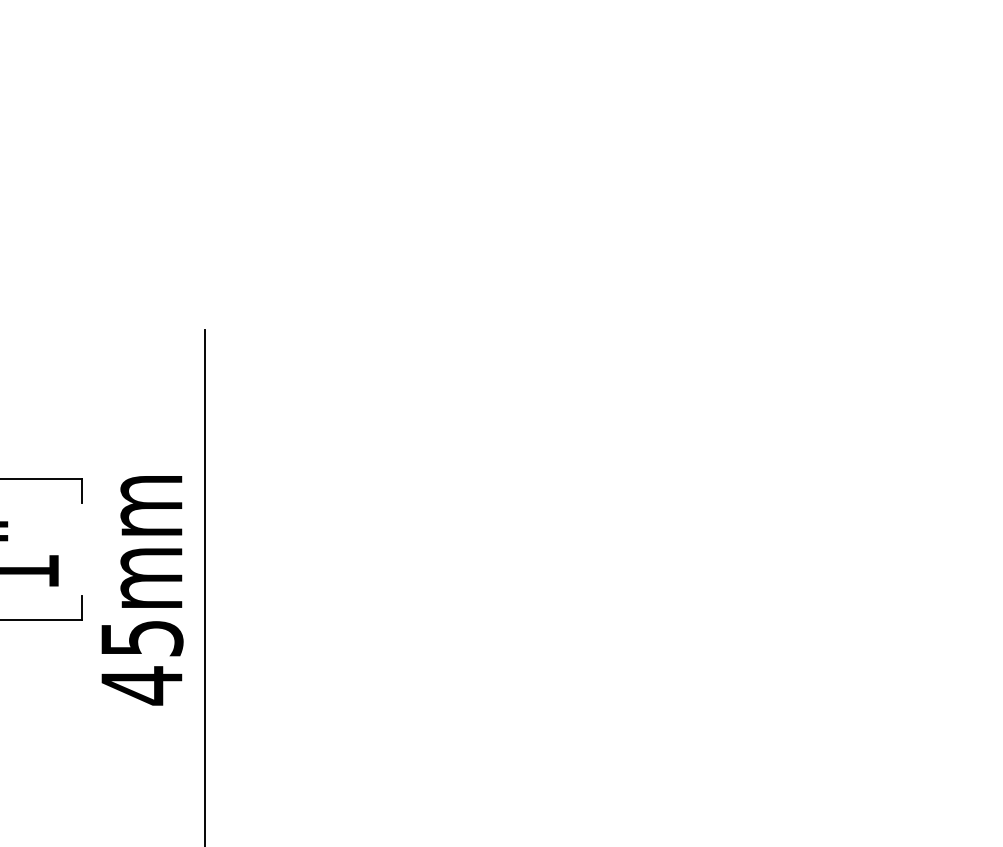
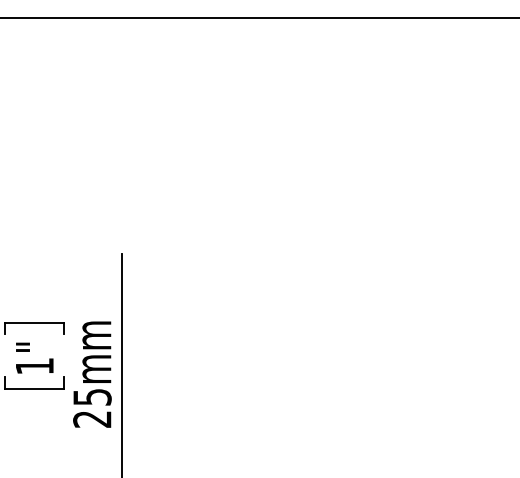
text: (142, 685) -> (92, 419), 45mm -> 25mm

